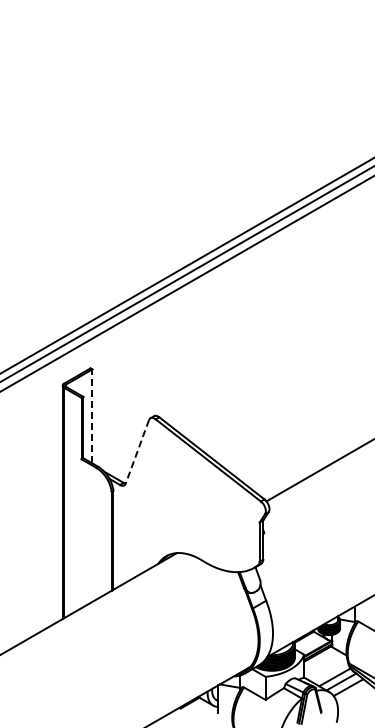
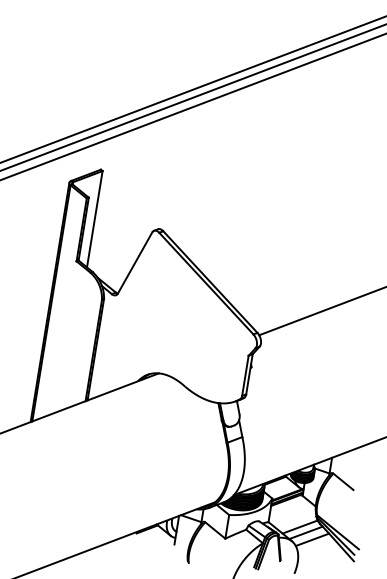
line: (92, 415) -> (95, 218), dashed -> solid
line: (137, 451) -> (135, 262), dashed -> solid

